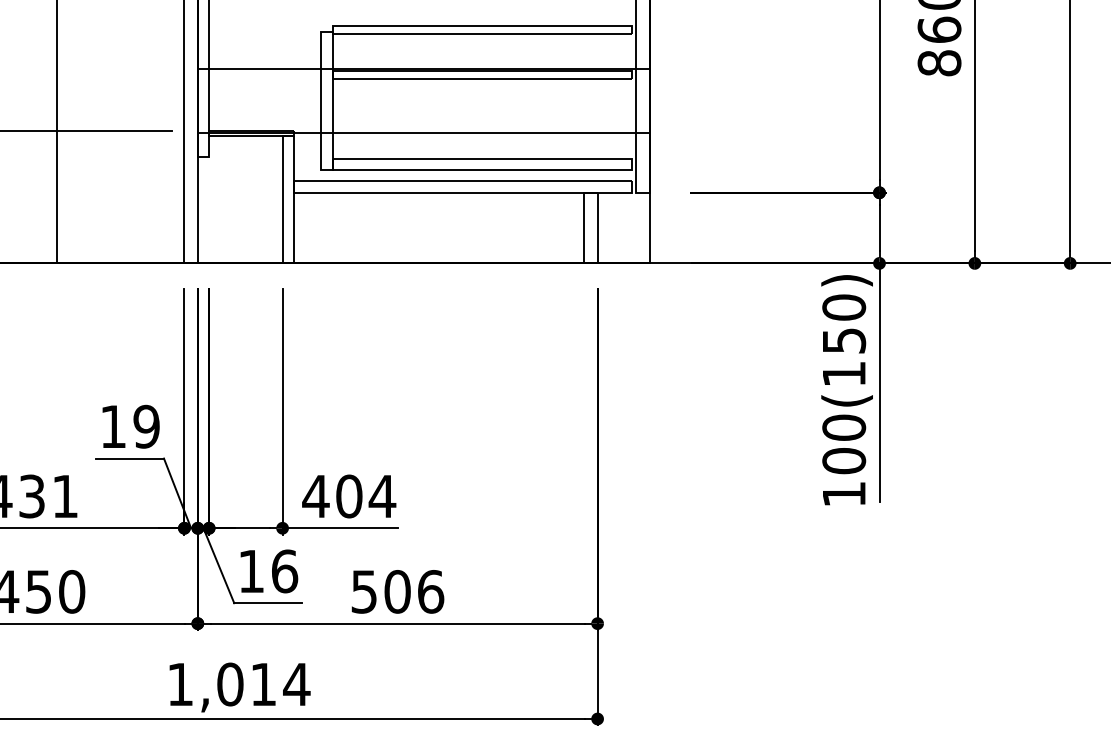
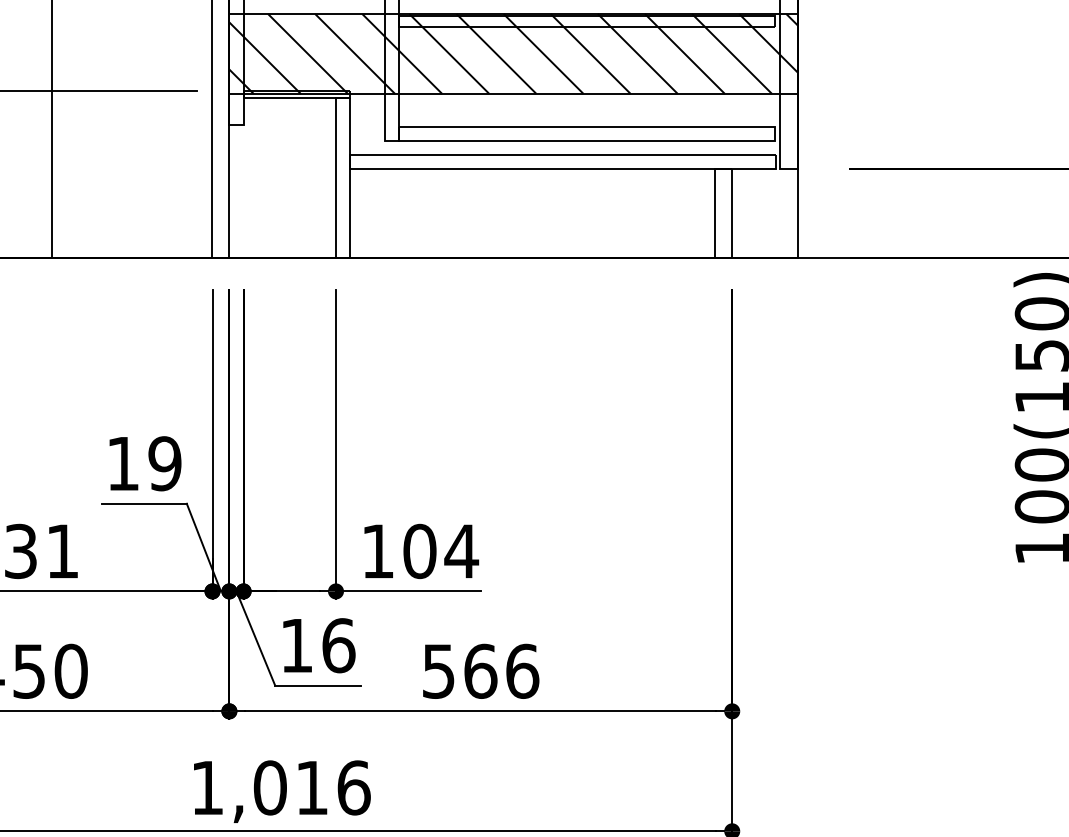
hatch: (423, 100) -> (513, 53), added
text: (315, 496) -> (377, 551), 404 -> 104
text: (397, 591) -> (480, 670), 506 -> 566
text: (296, 684) -> (353, 787), 1,014 -> 1,016

